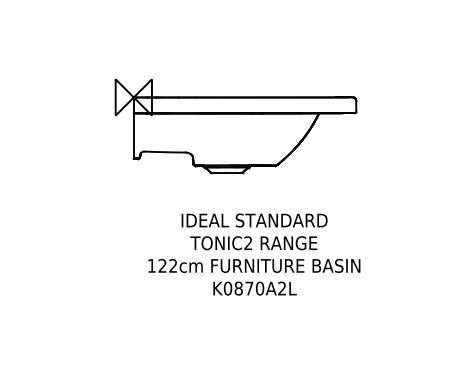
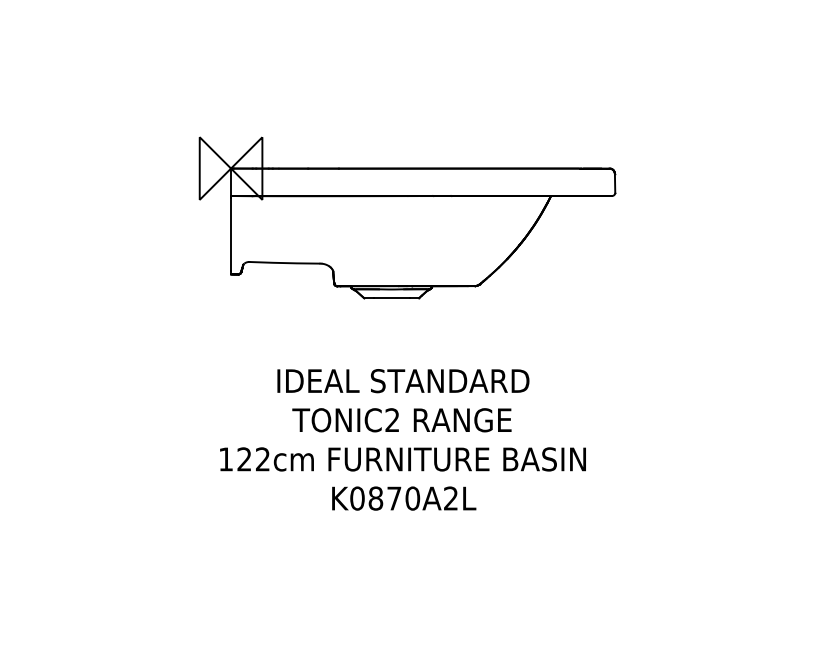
text: (254, 254) -> (403, 439), moved

